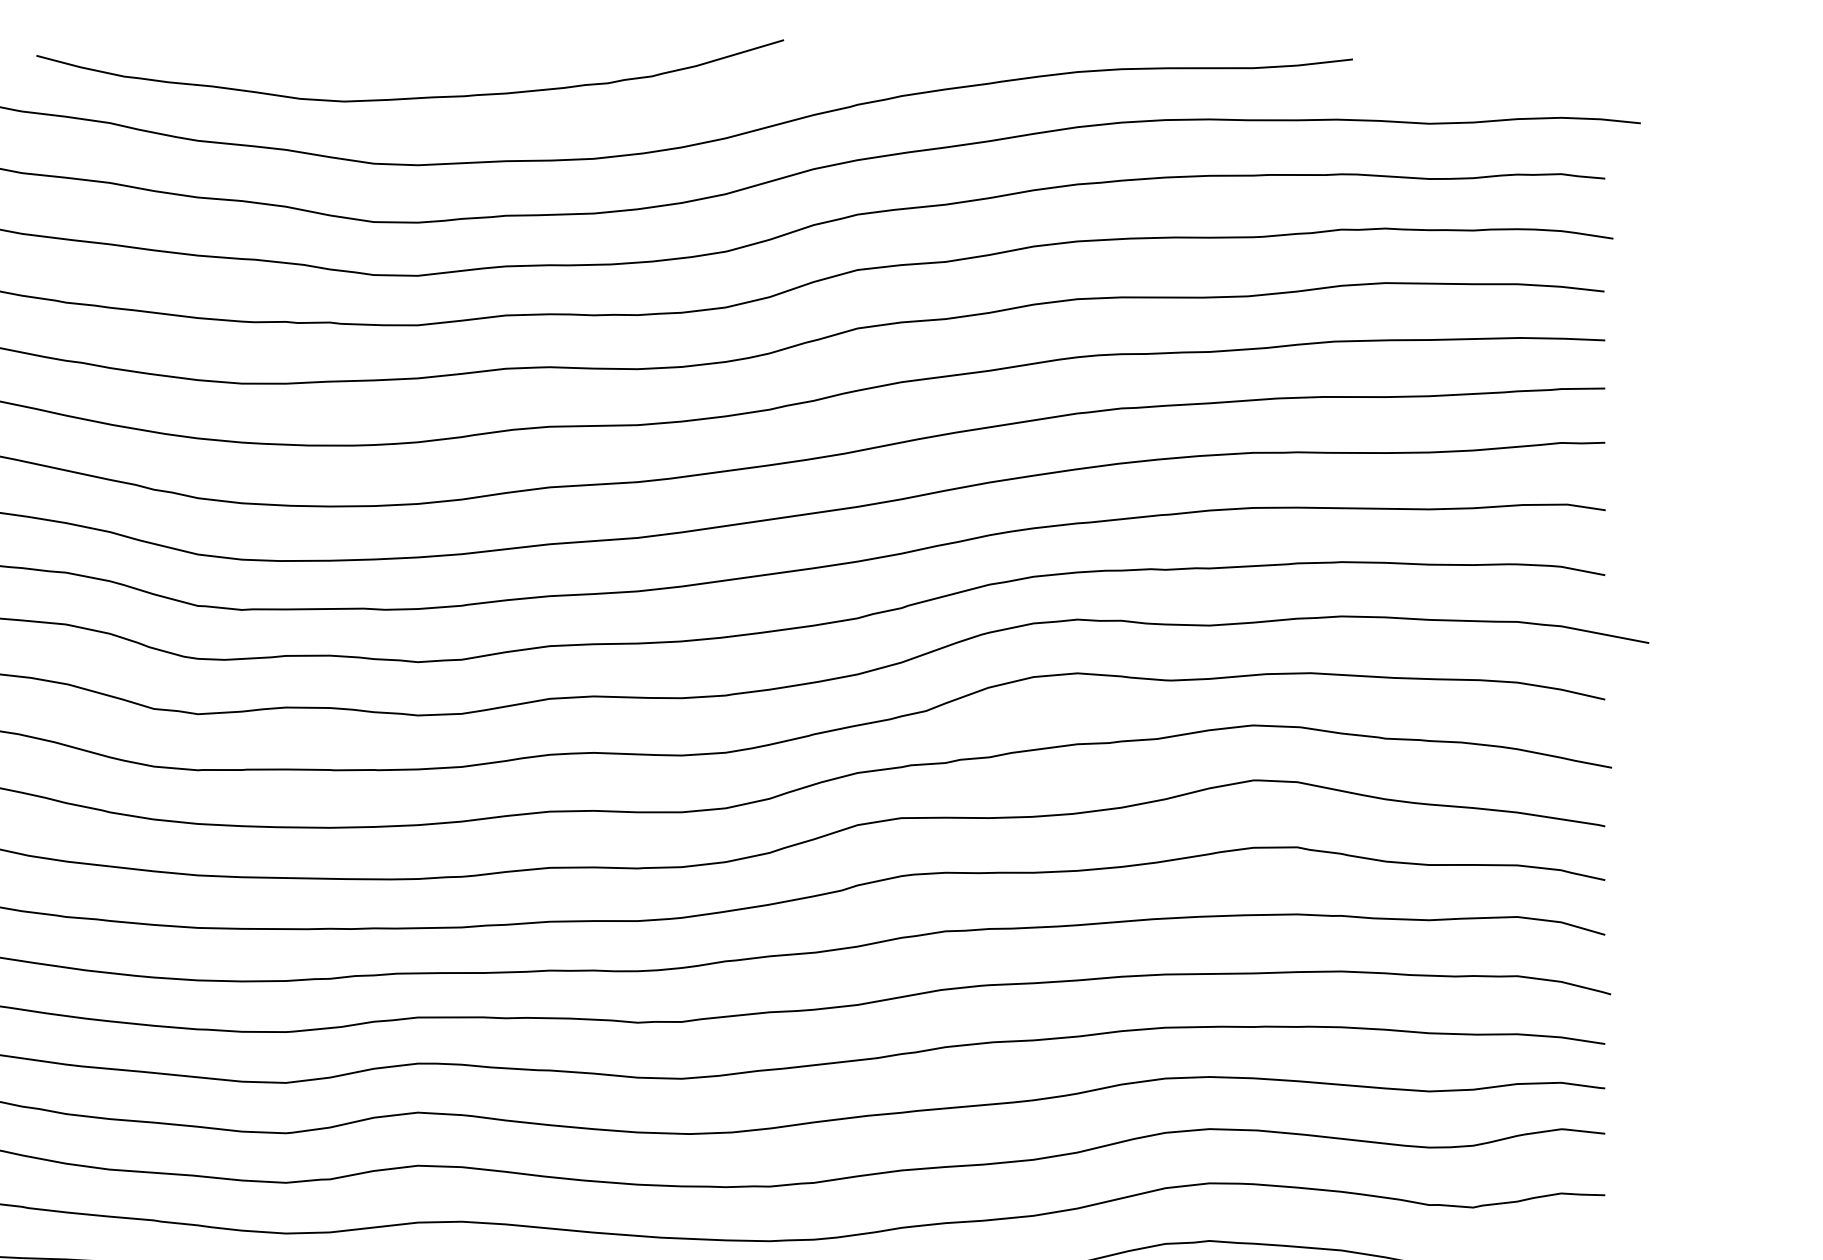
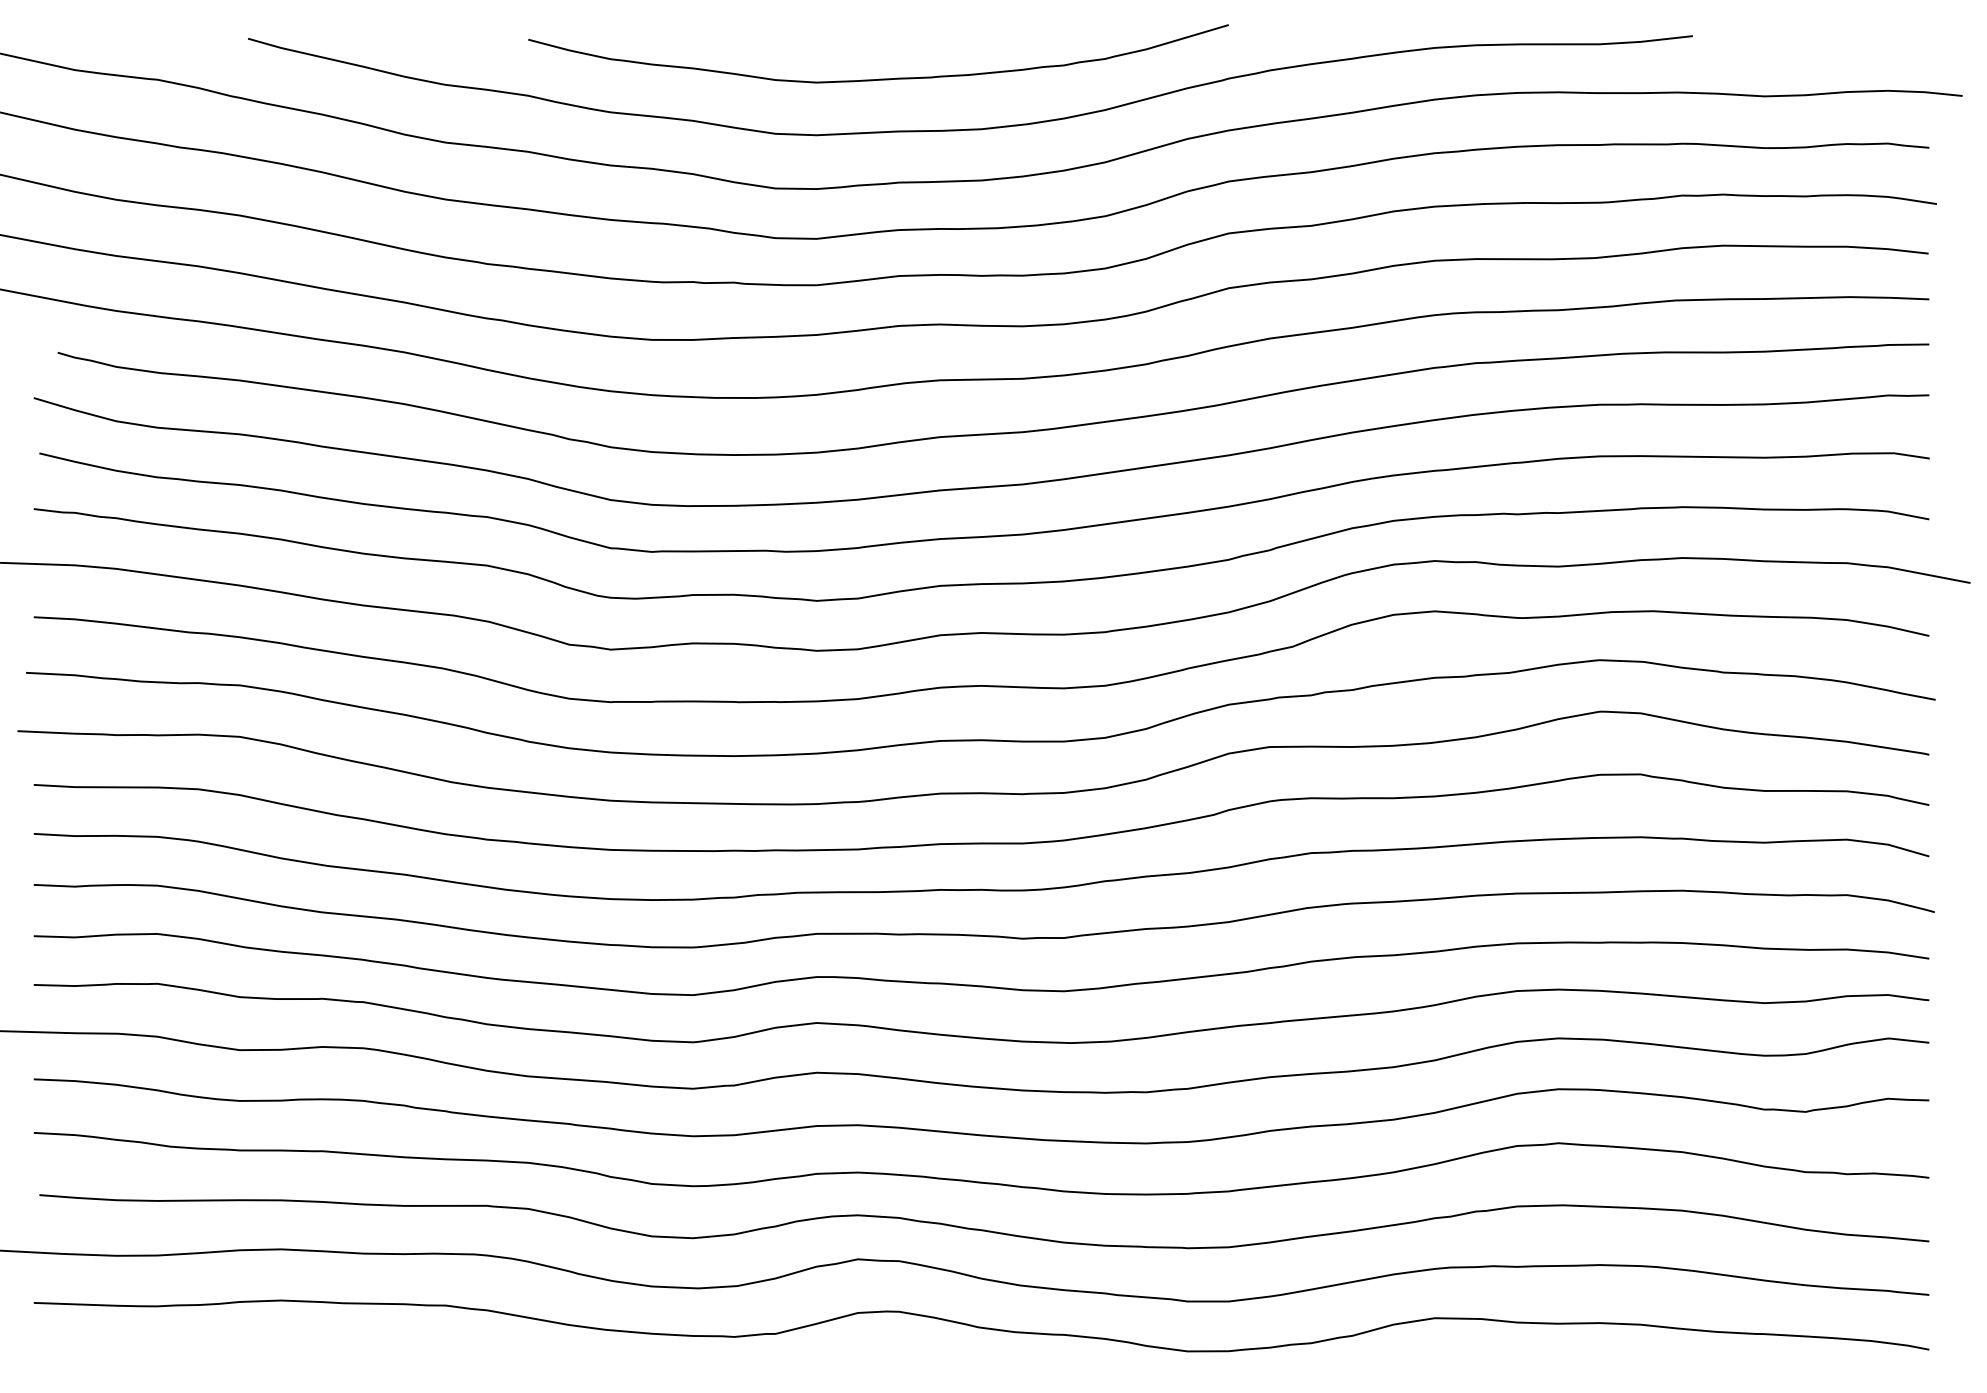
curve: (411, 97) -> (879, 78), moved

